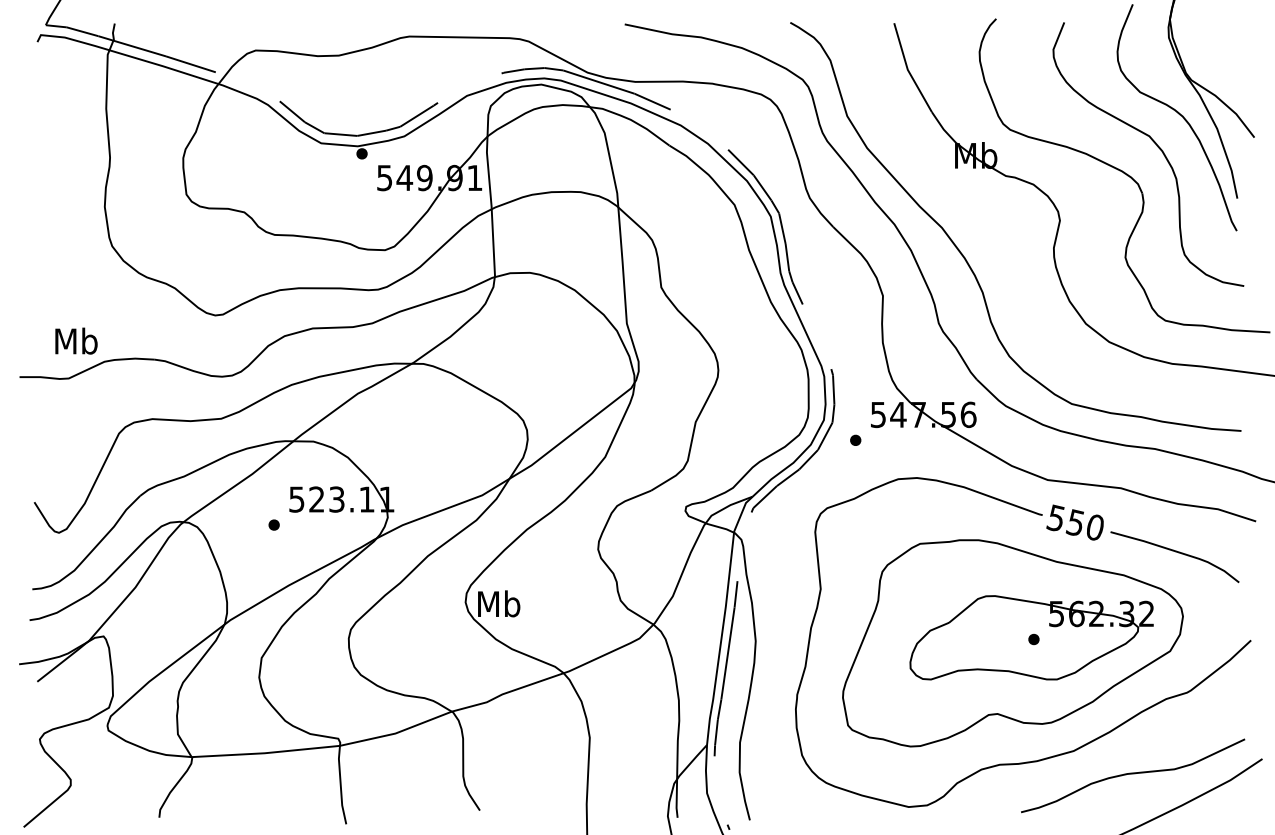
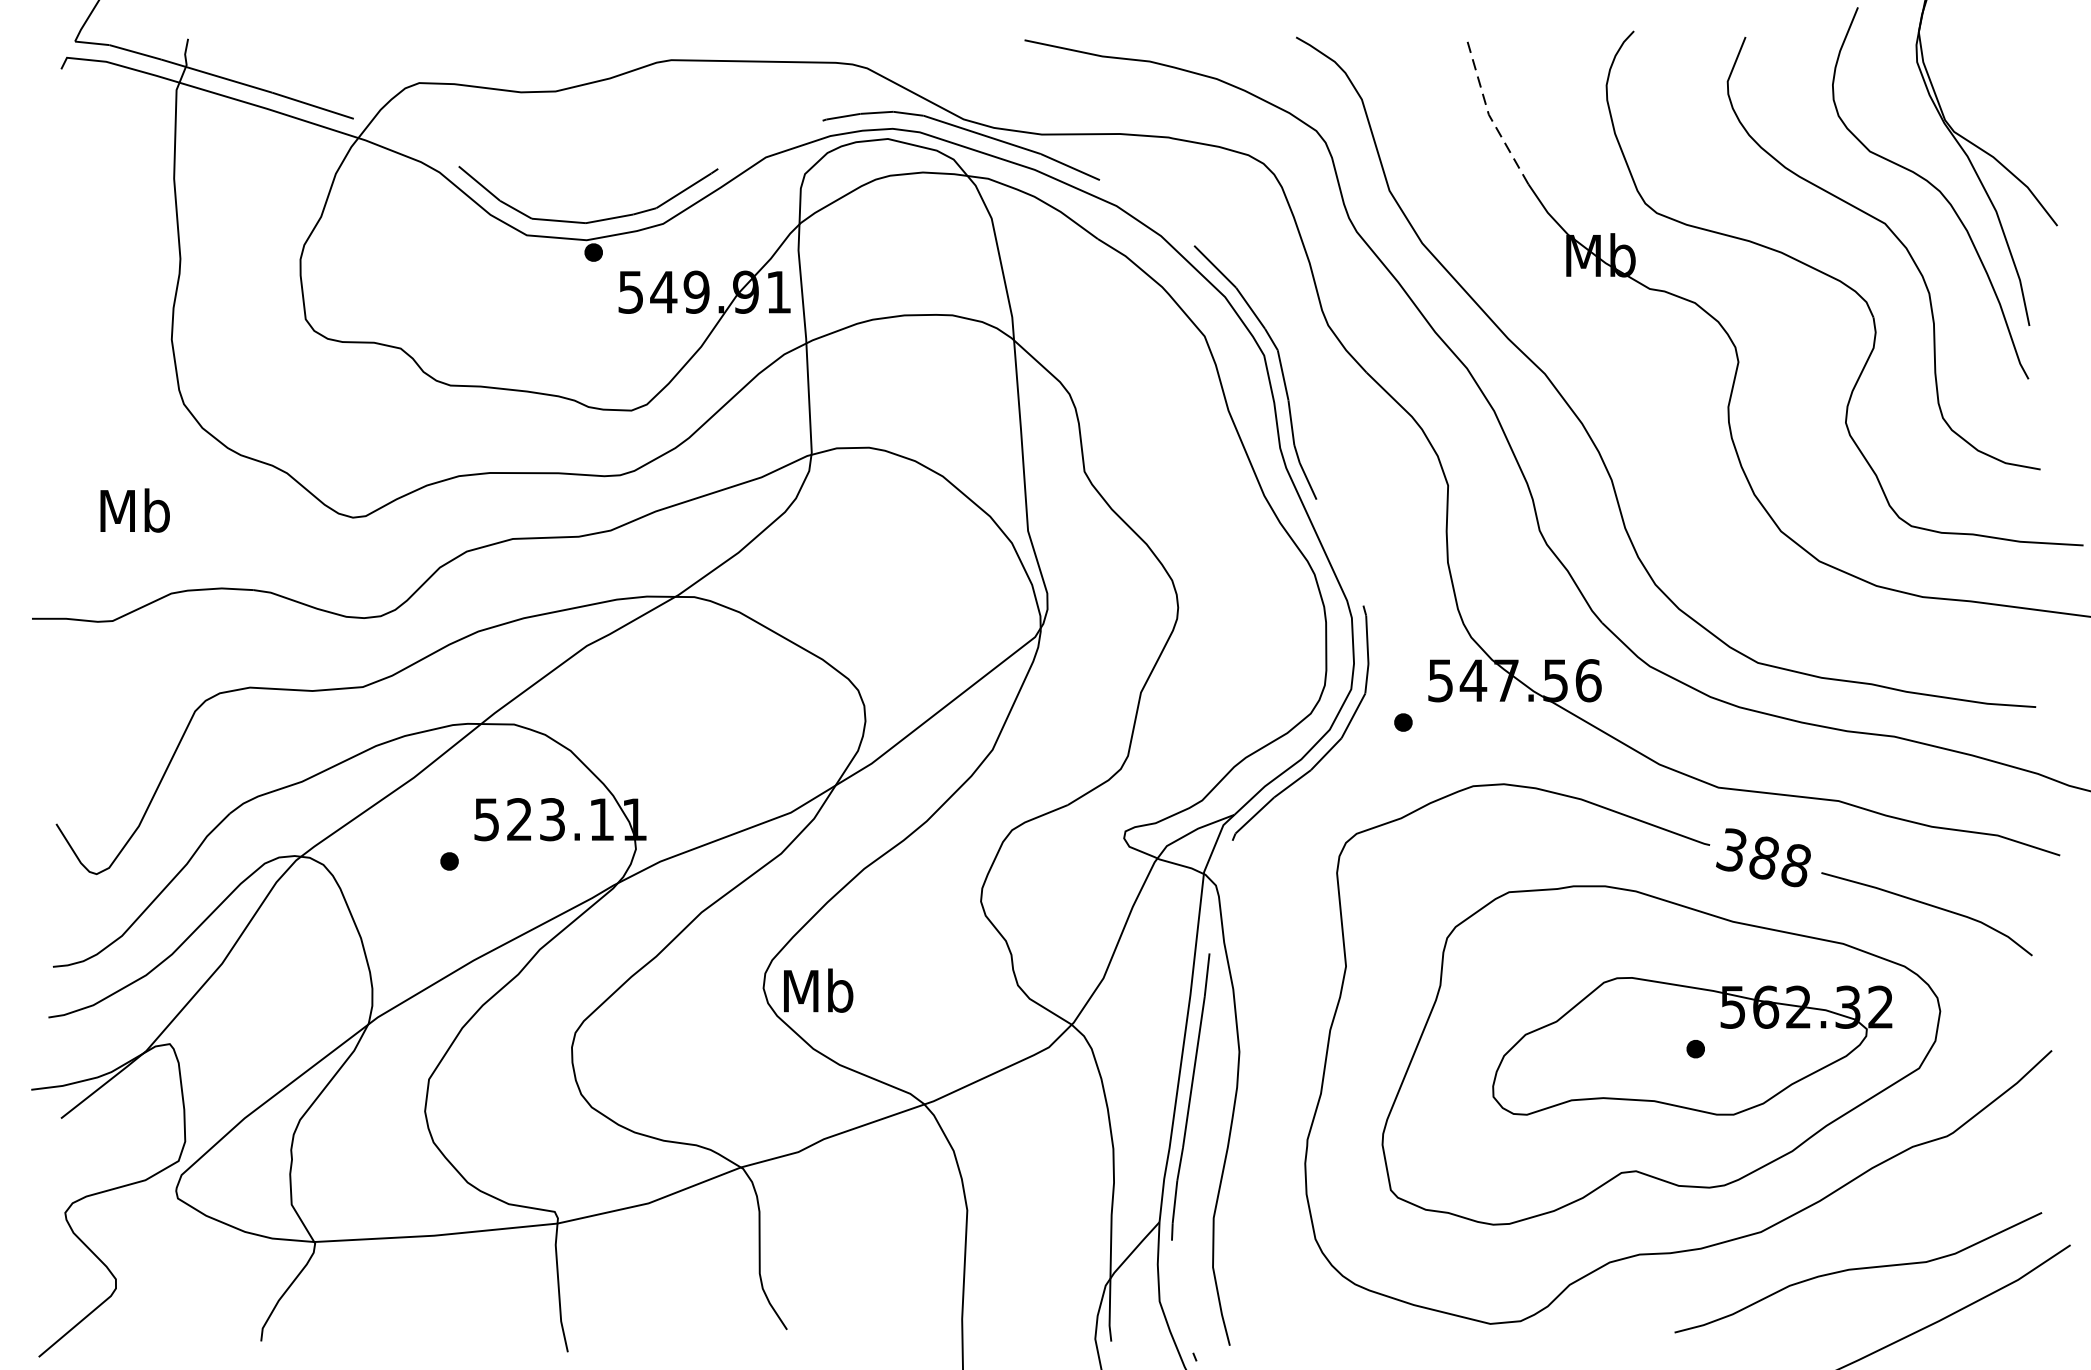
line: (907, 69) -> (1488, 114), solid -> dashed
text: (76, 340) -> (135, 509), moved
text: (1075, 522) -> (1763, 857), 550 -> 388

